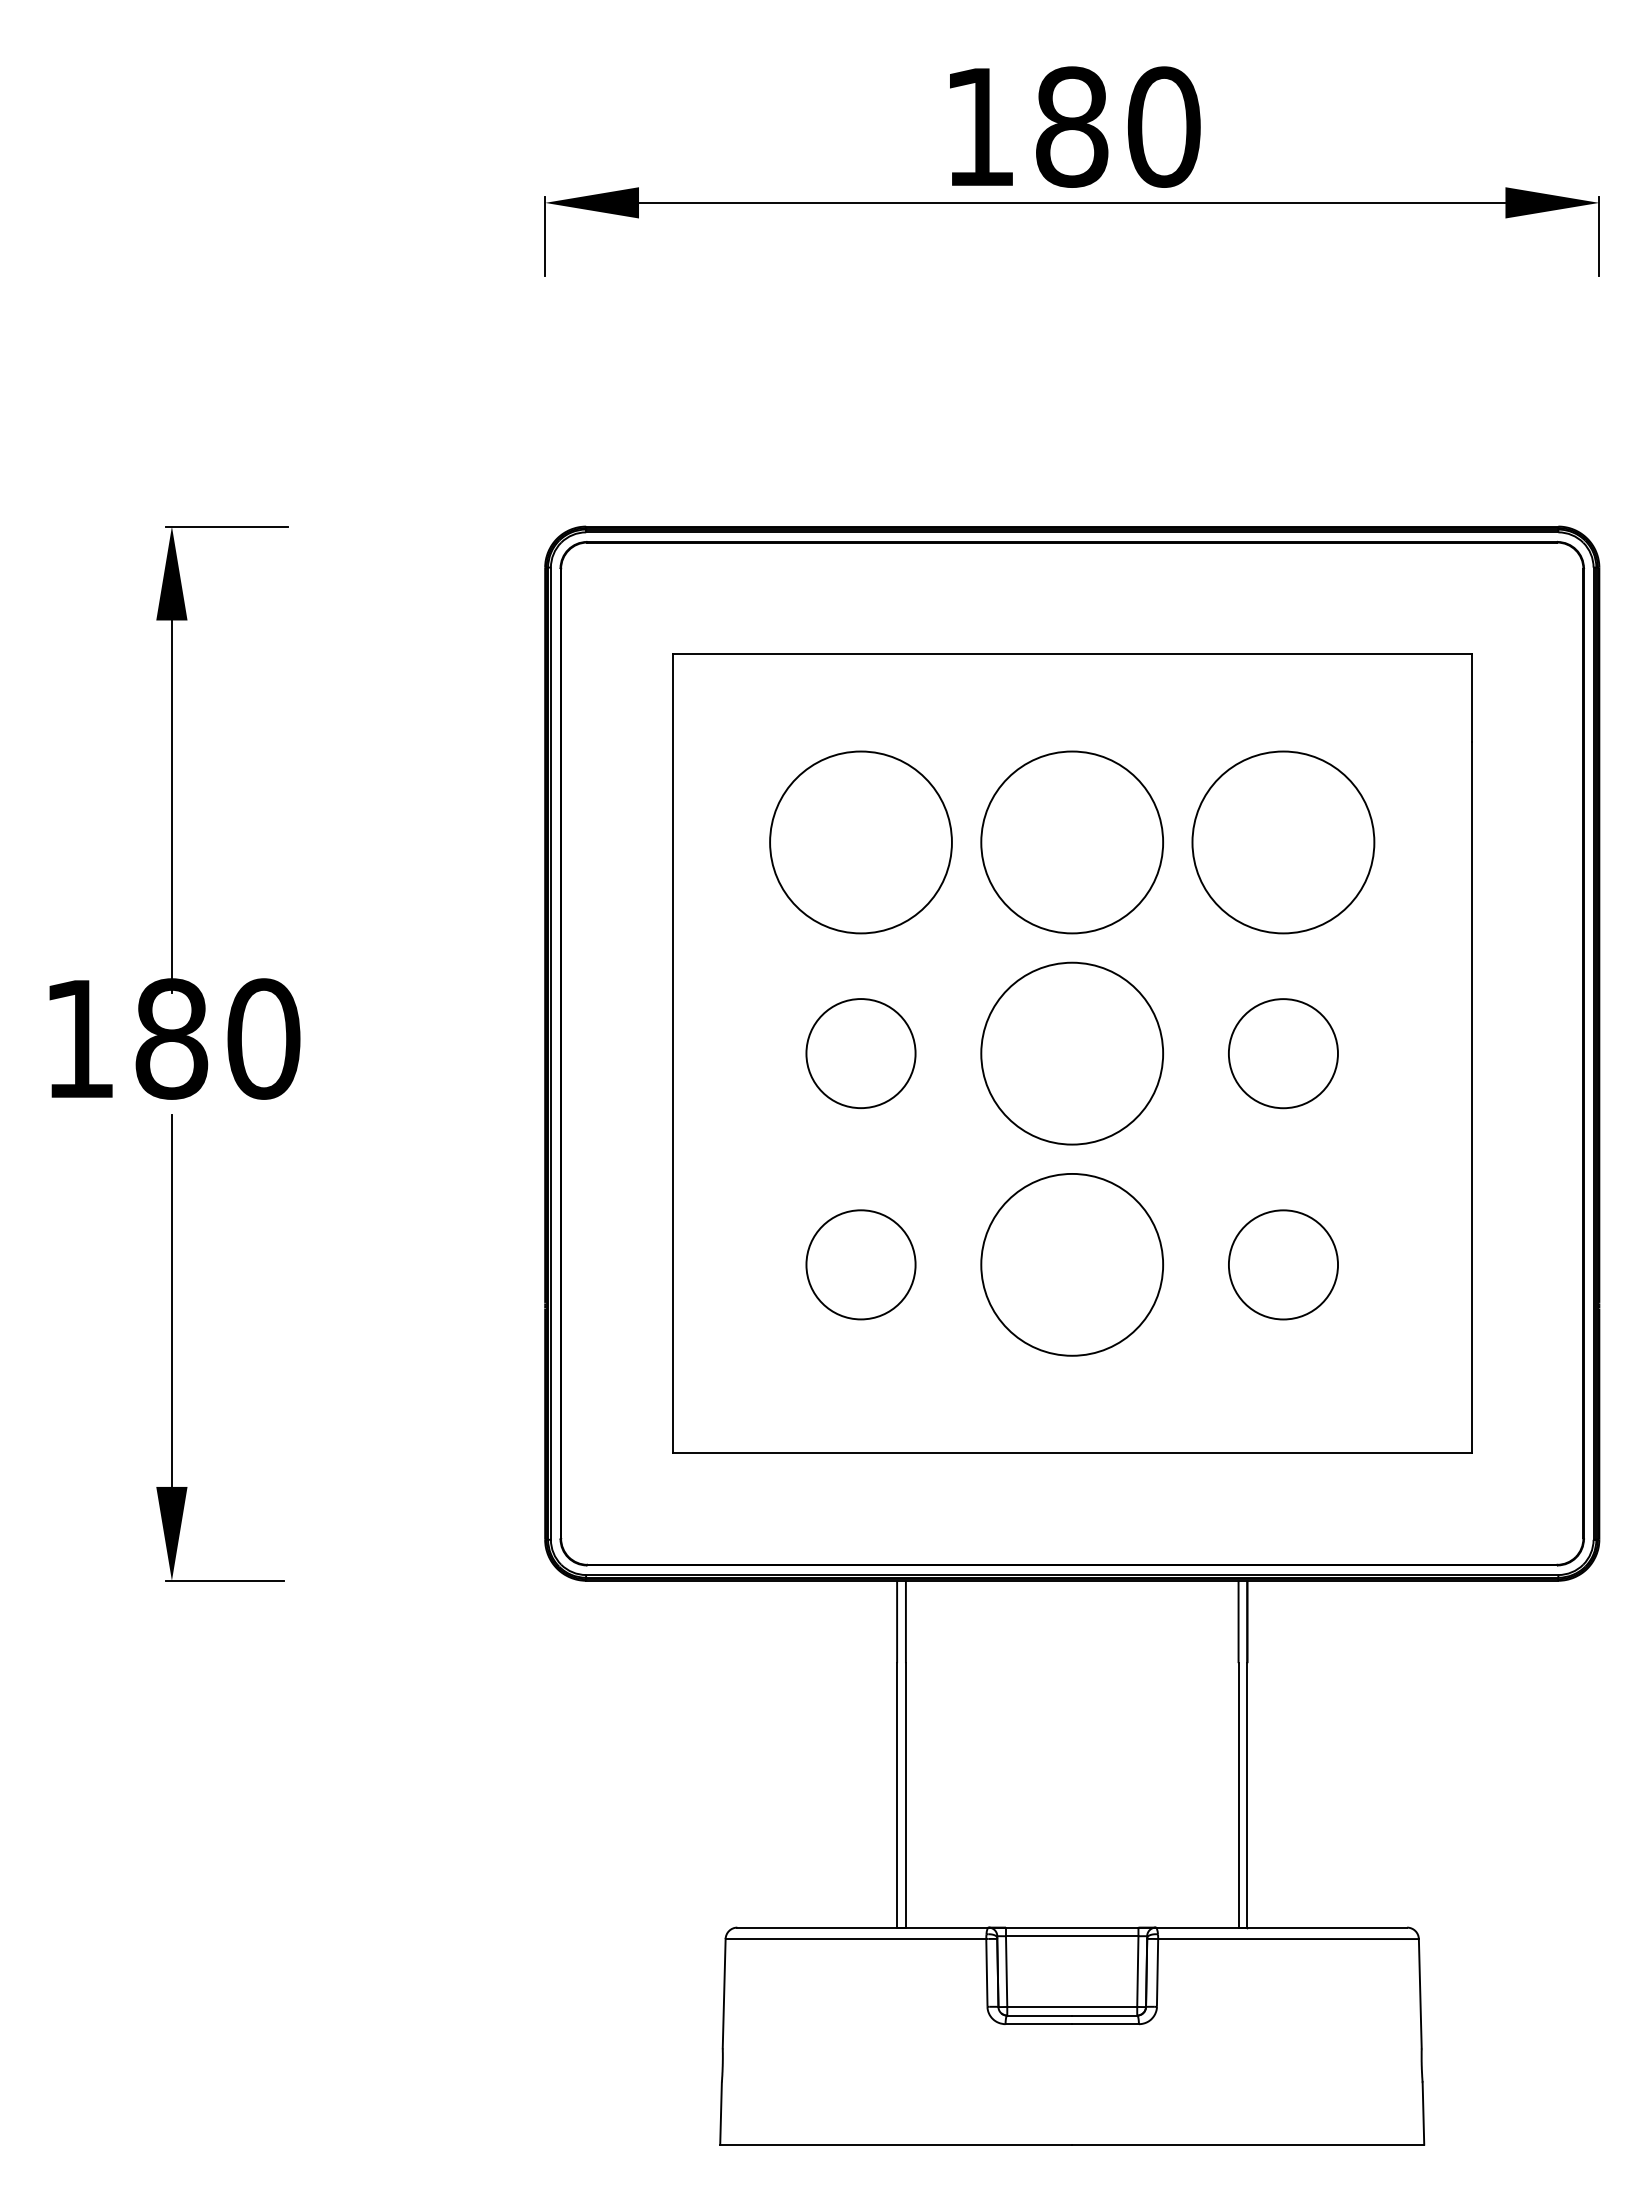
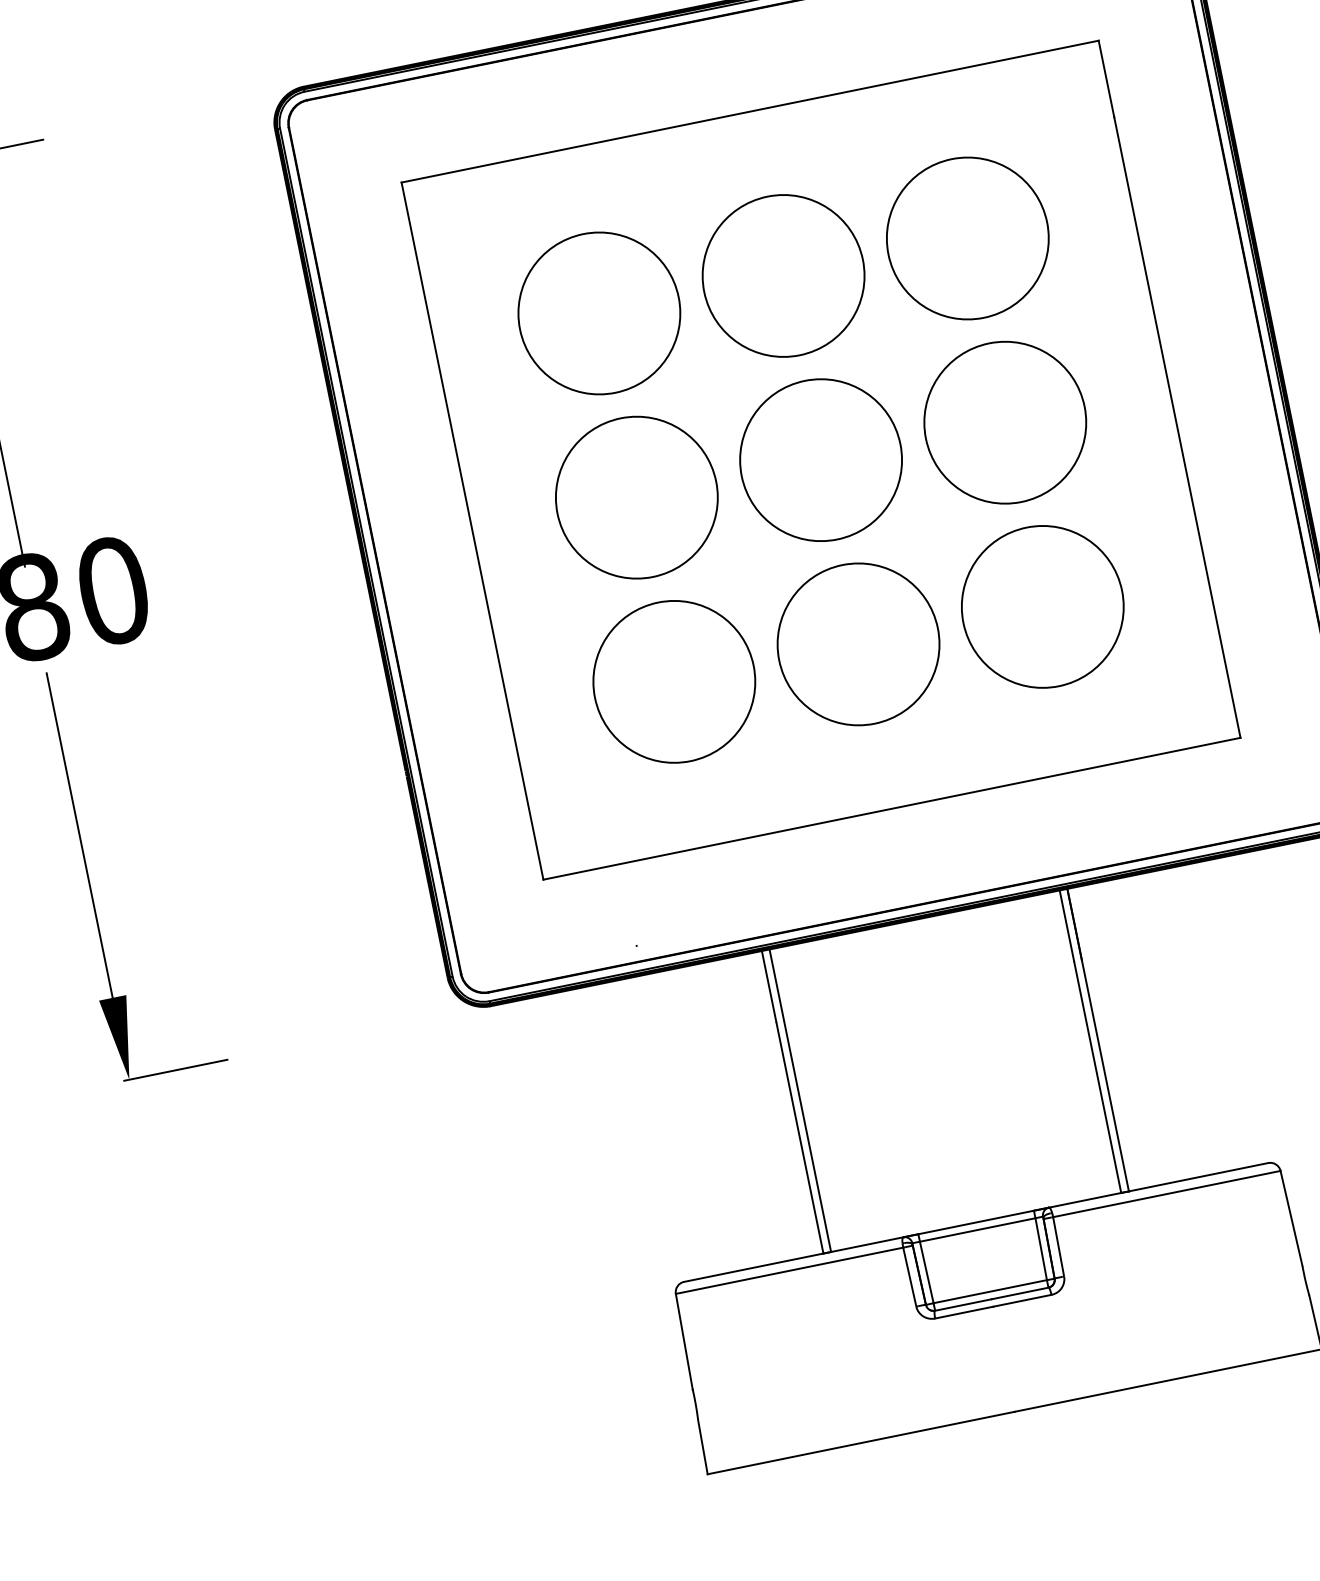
circle: (860, 1053) -> (636, 497), size x1.67
circle: (1283, 1053) -> (1005, 422), size x1.67
circle: (860, 1264) -> (673, 681), size x1.67
circle: (1283, 1264) -> (1042, 606), size x1.67

